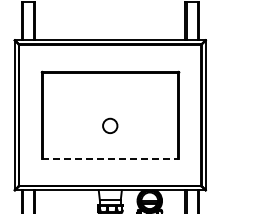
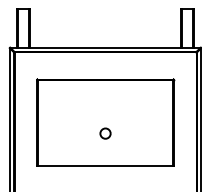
circle: (110, 125) -> (105, 133), size x0.71
line: (110, 158) -> (105, 166), dashed -> solid

